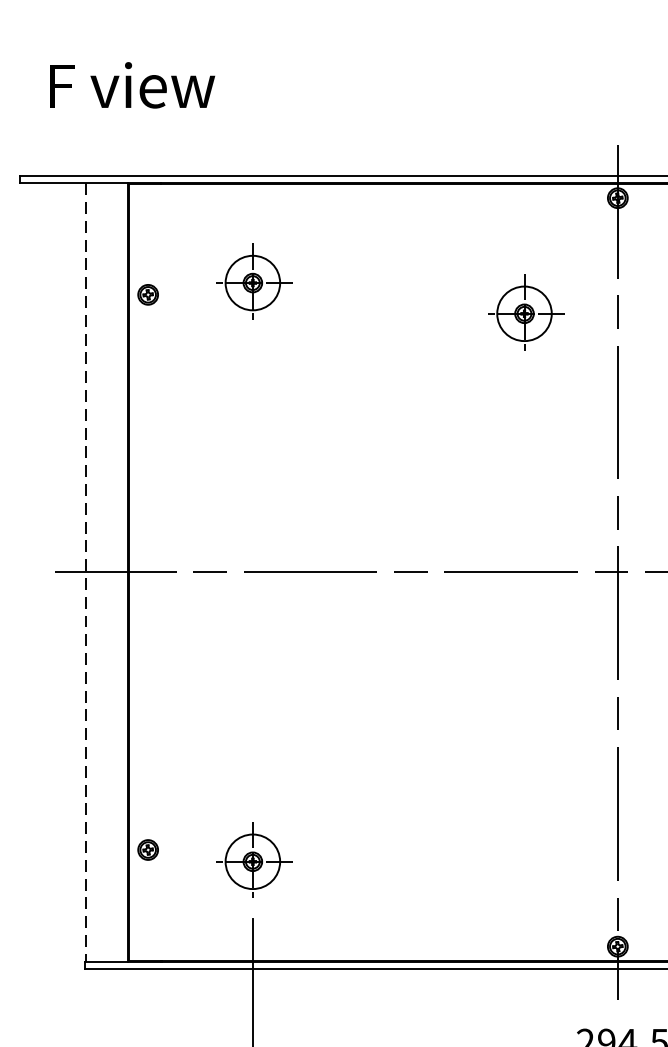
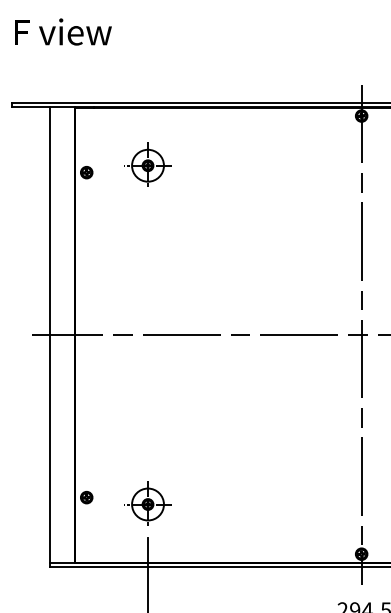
text: (132, 84) -> (63, 31), moved
part: (523, 311) -> (306, 182), removed
line: (86, 573) -> (50, 335), dashed -> solid

